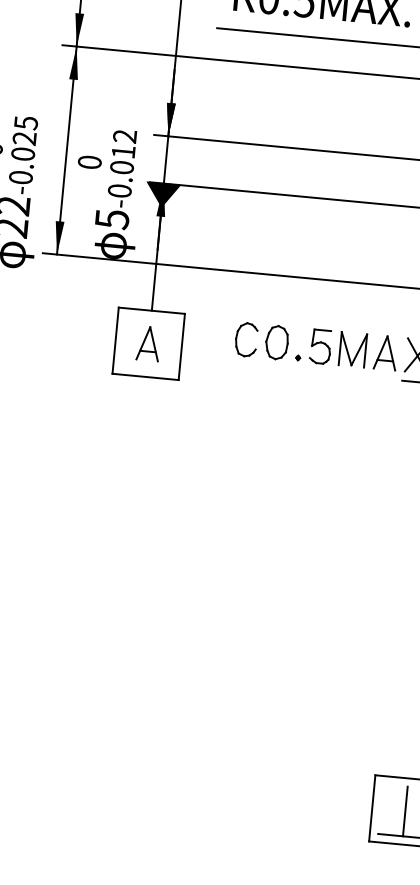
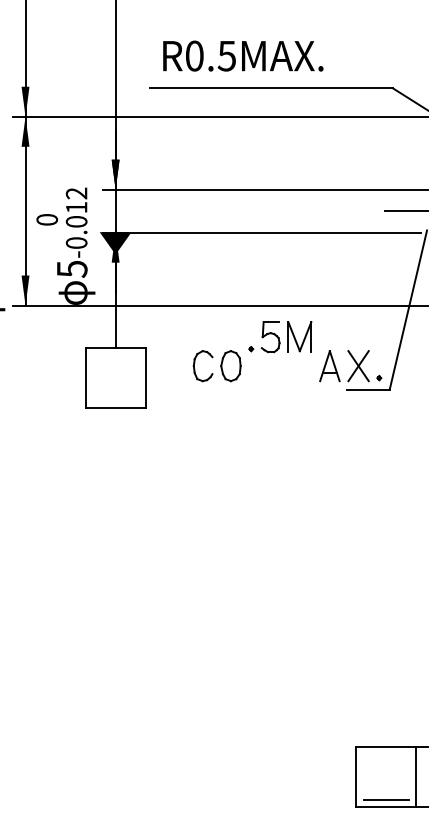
part: (148, 344) -> (115, 378), removed
part: (331, 348) -> (280, 337), moved
line: (405, 810) -> (386, 776), removed

